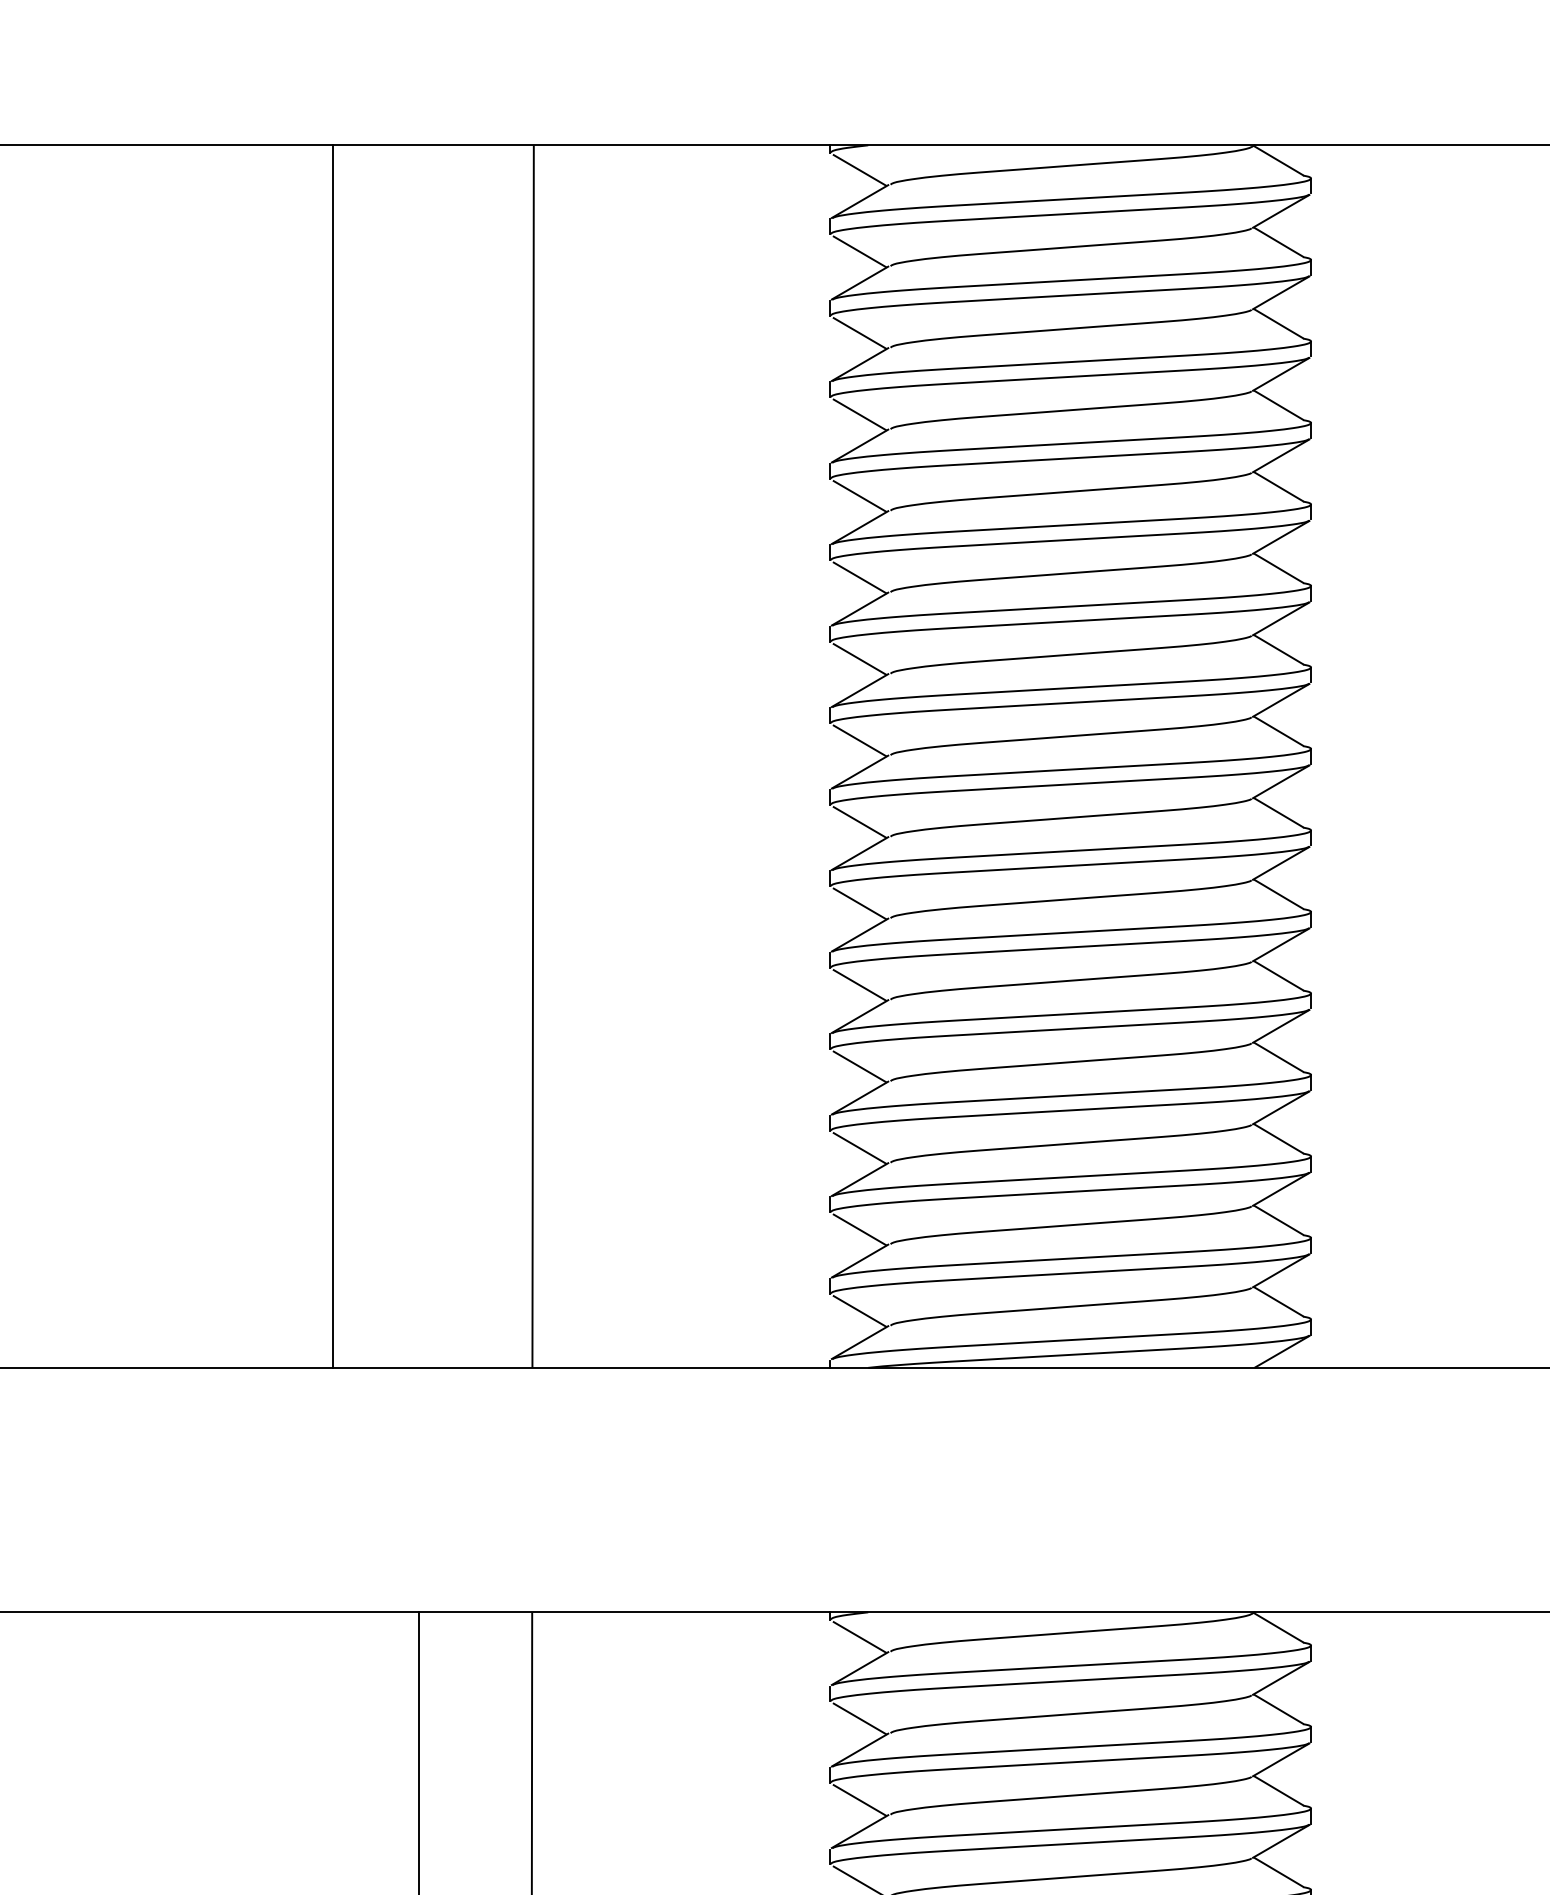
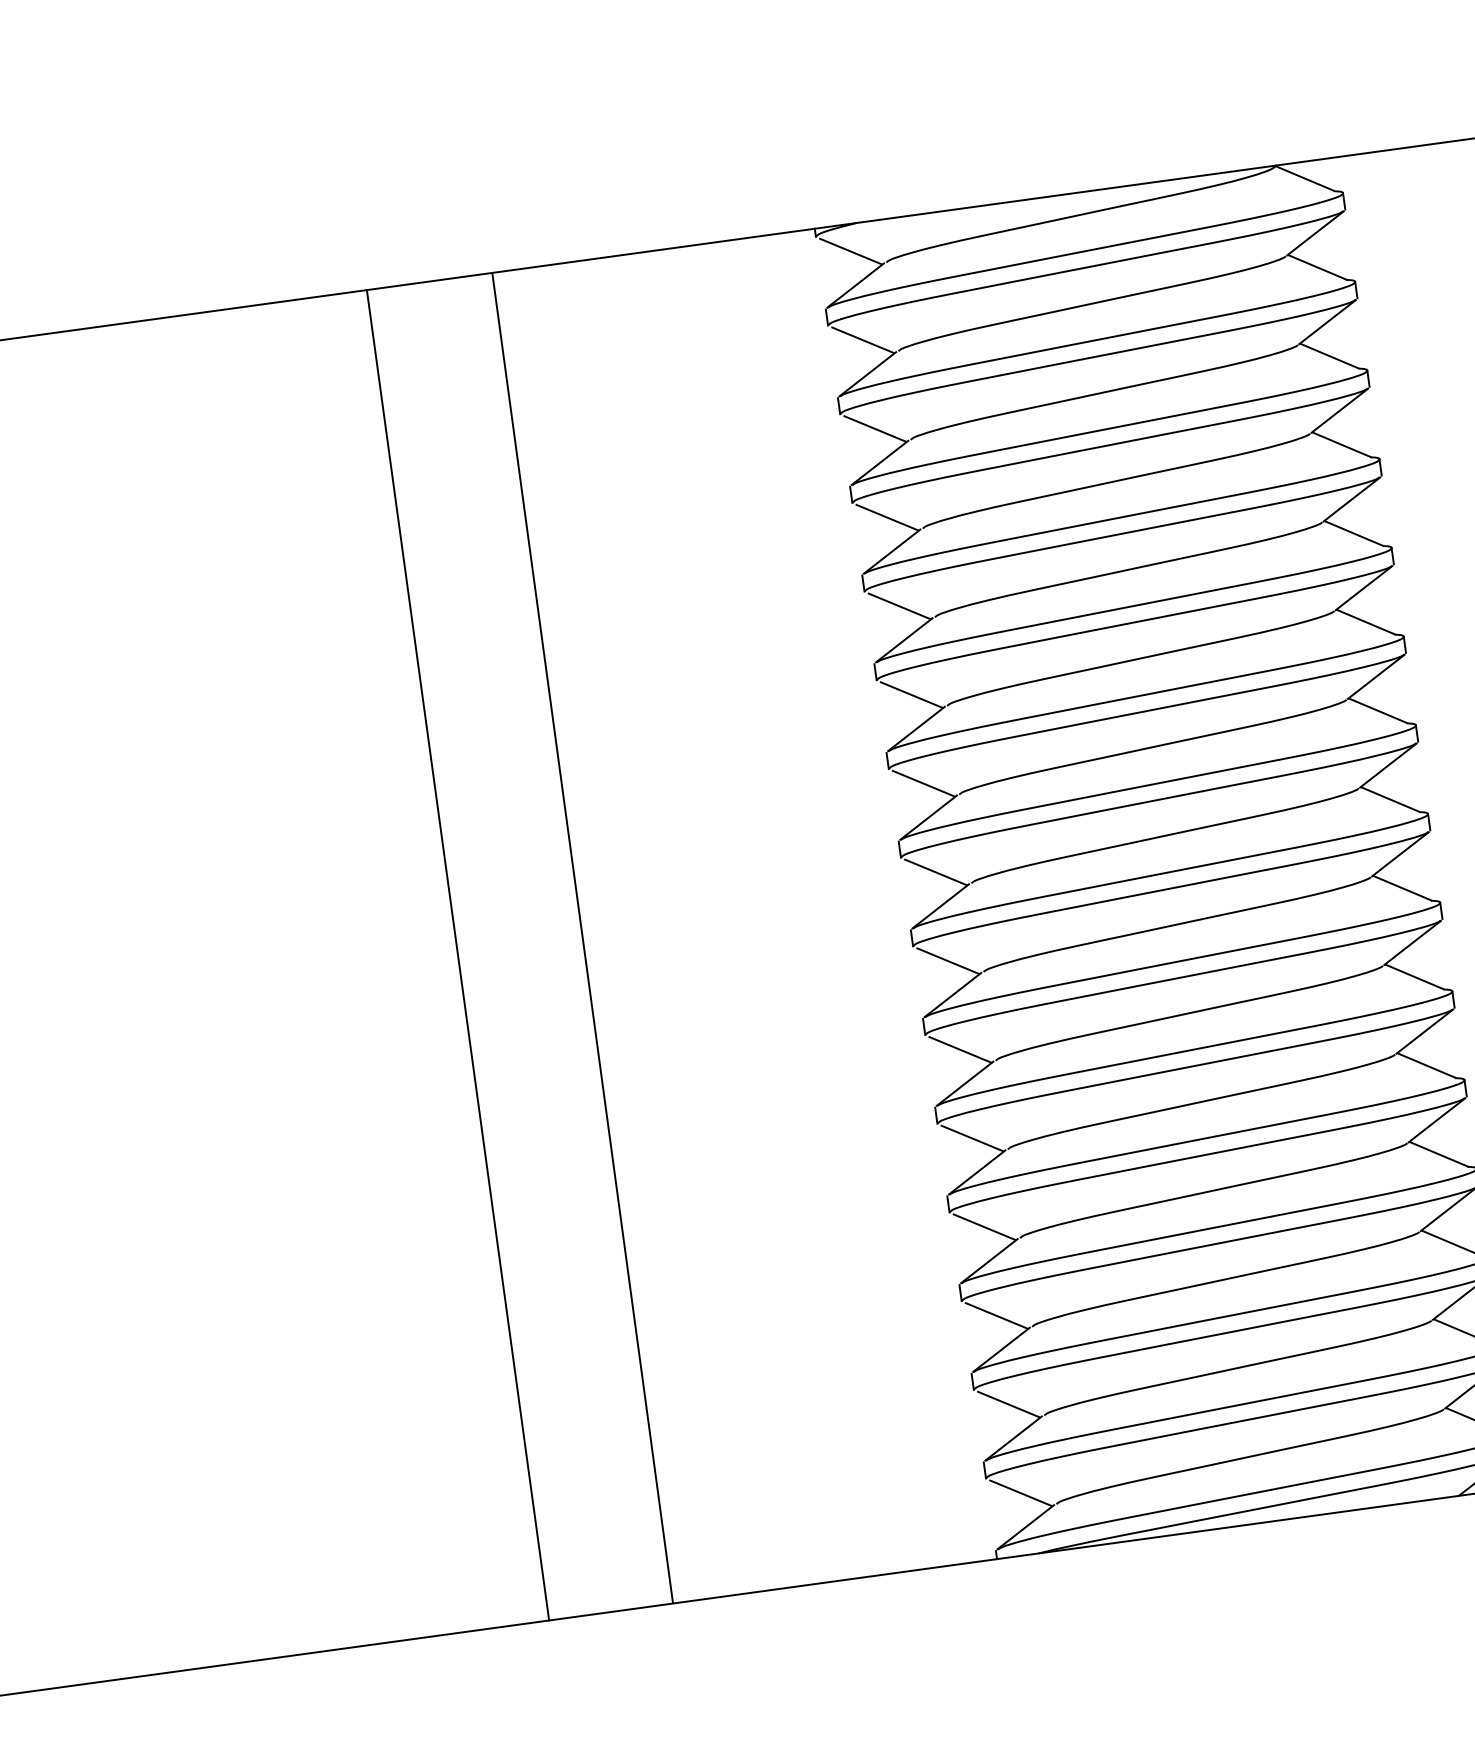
line: (332, 756) -> (457, 955), moved

